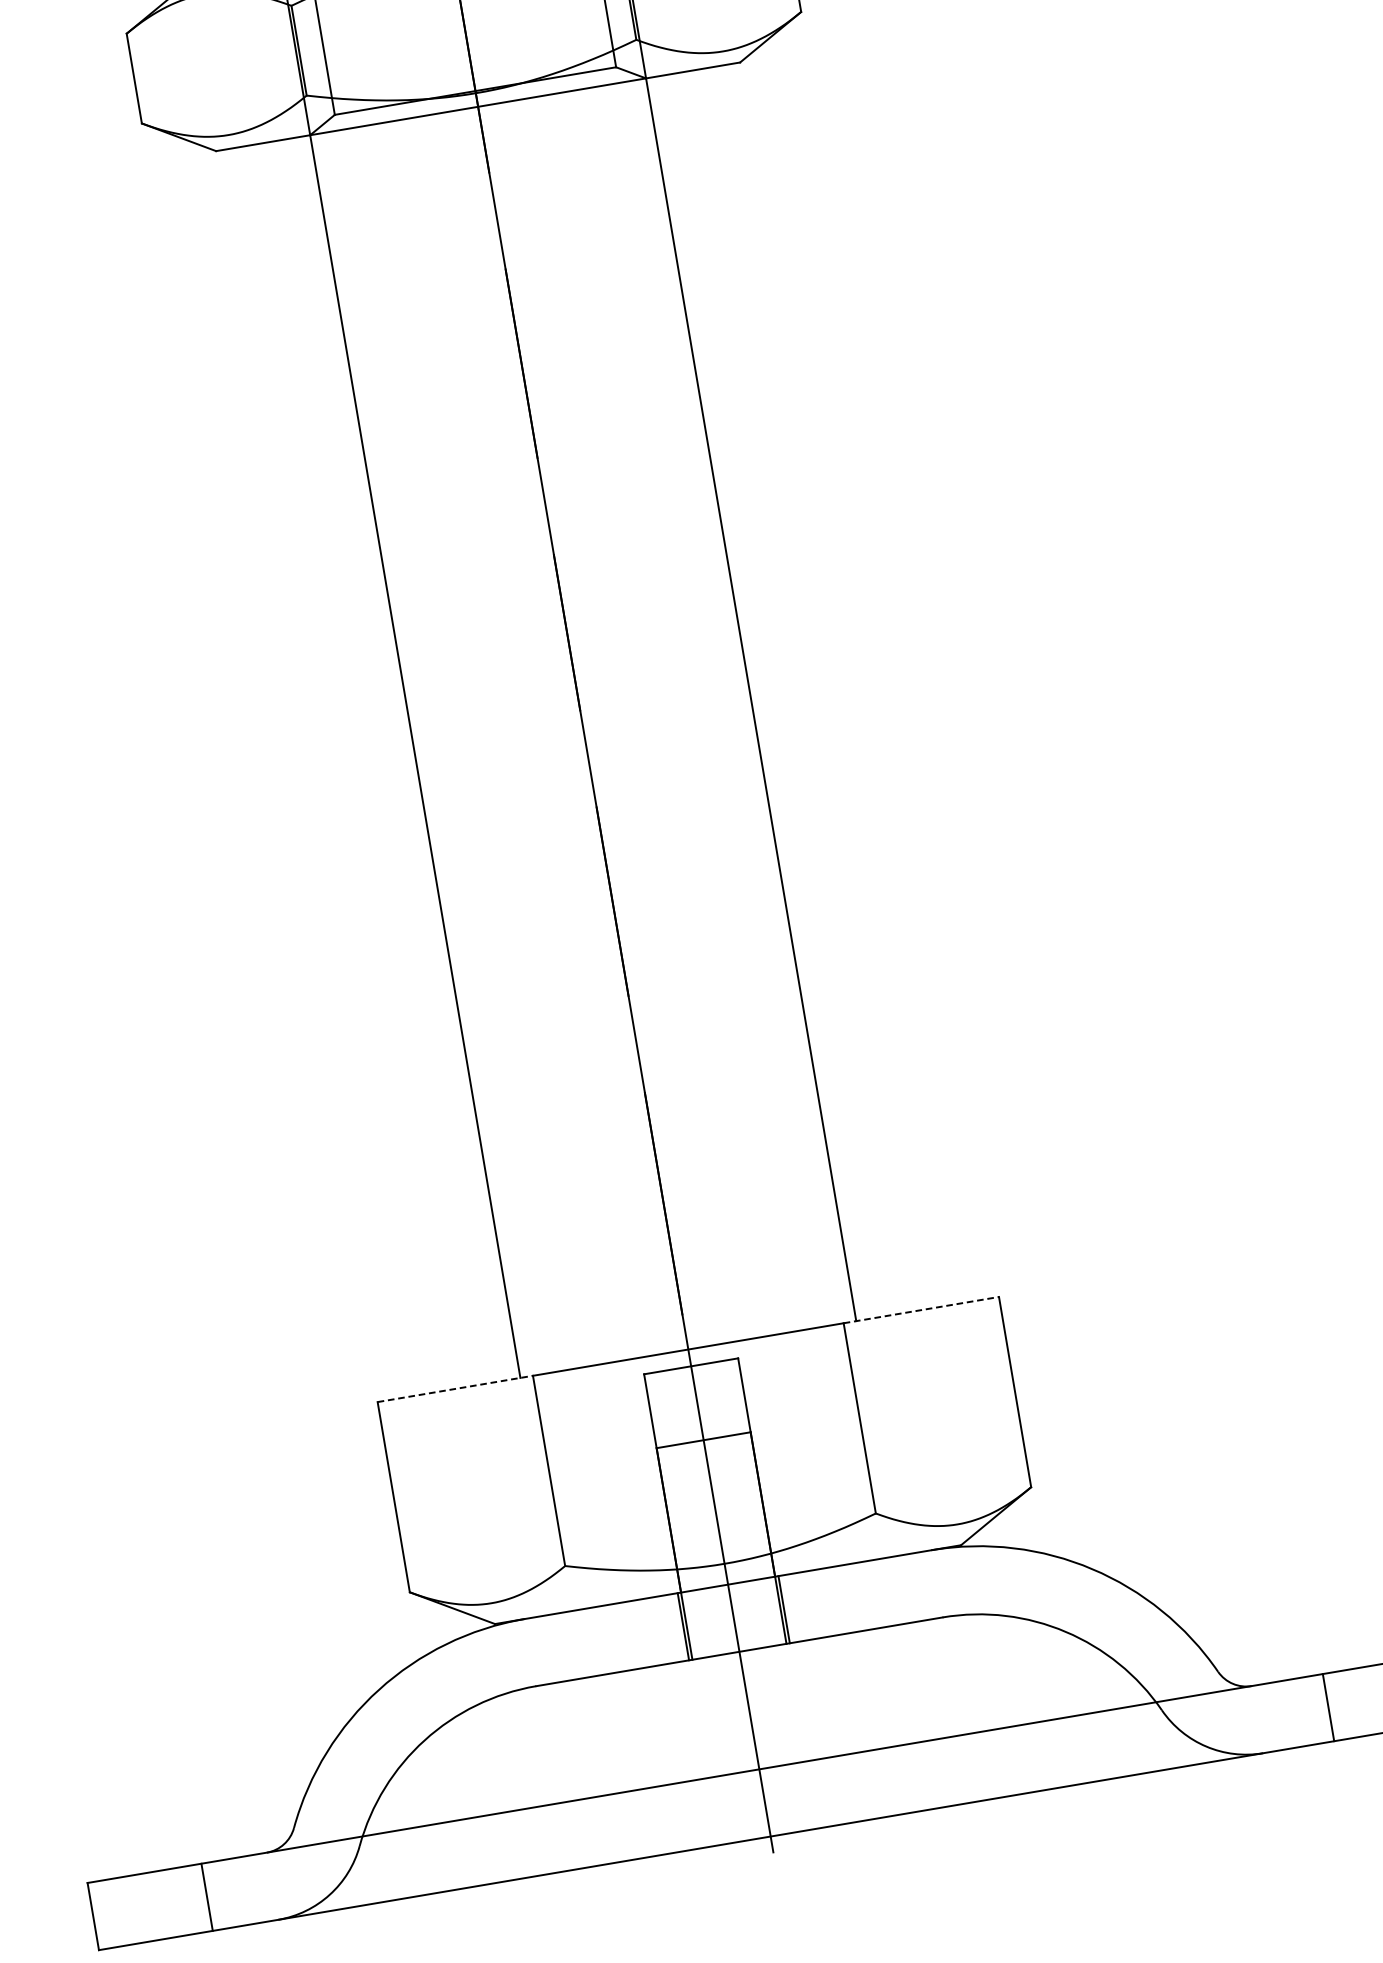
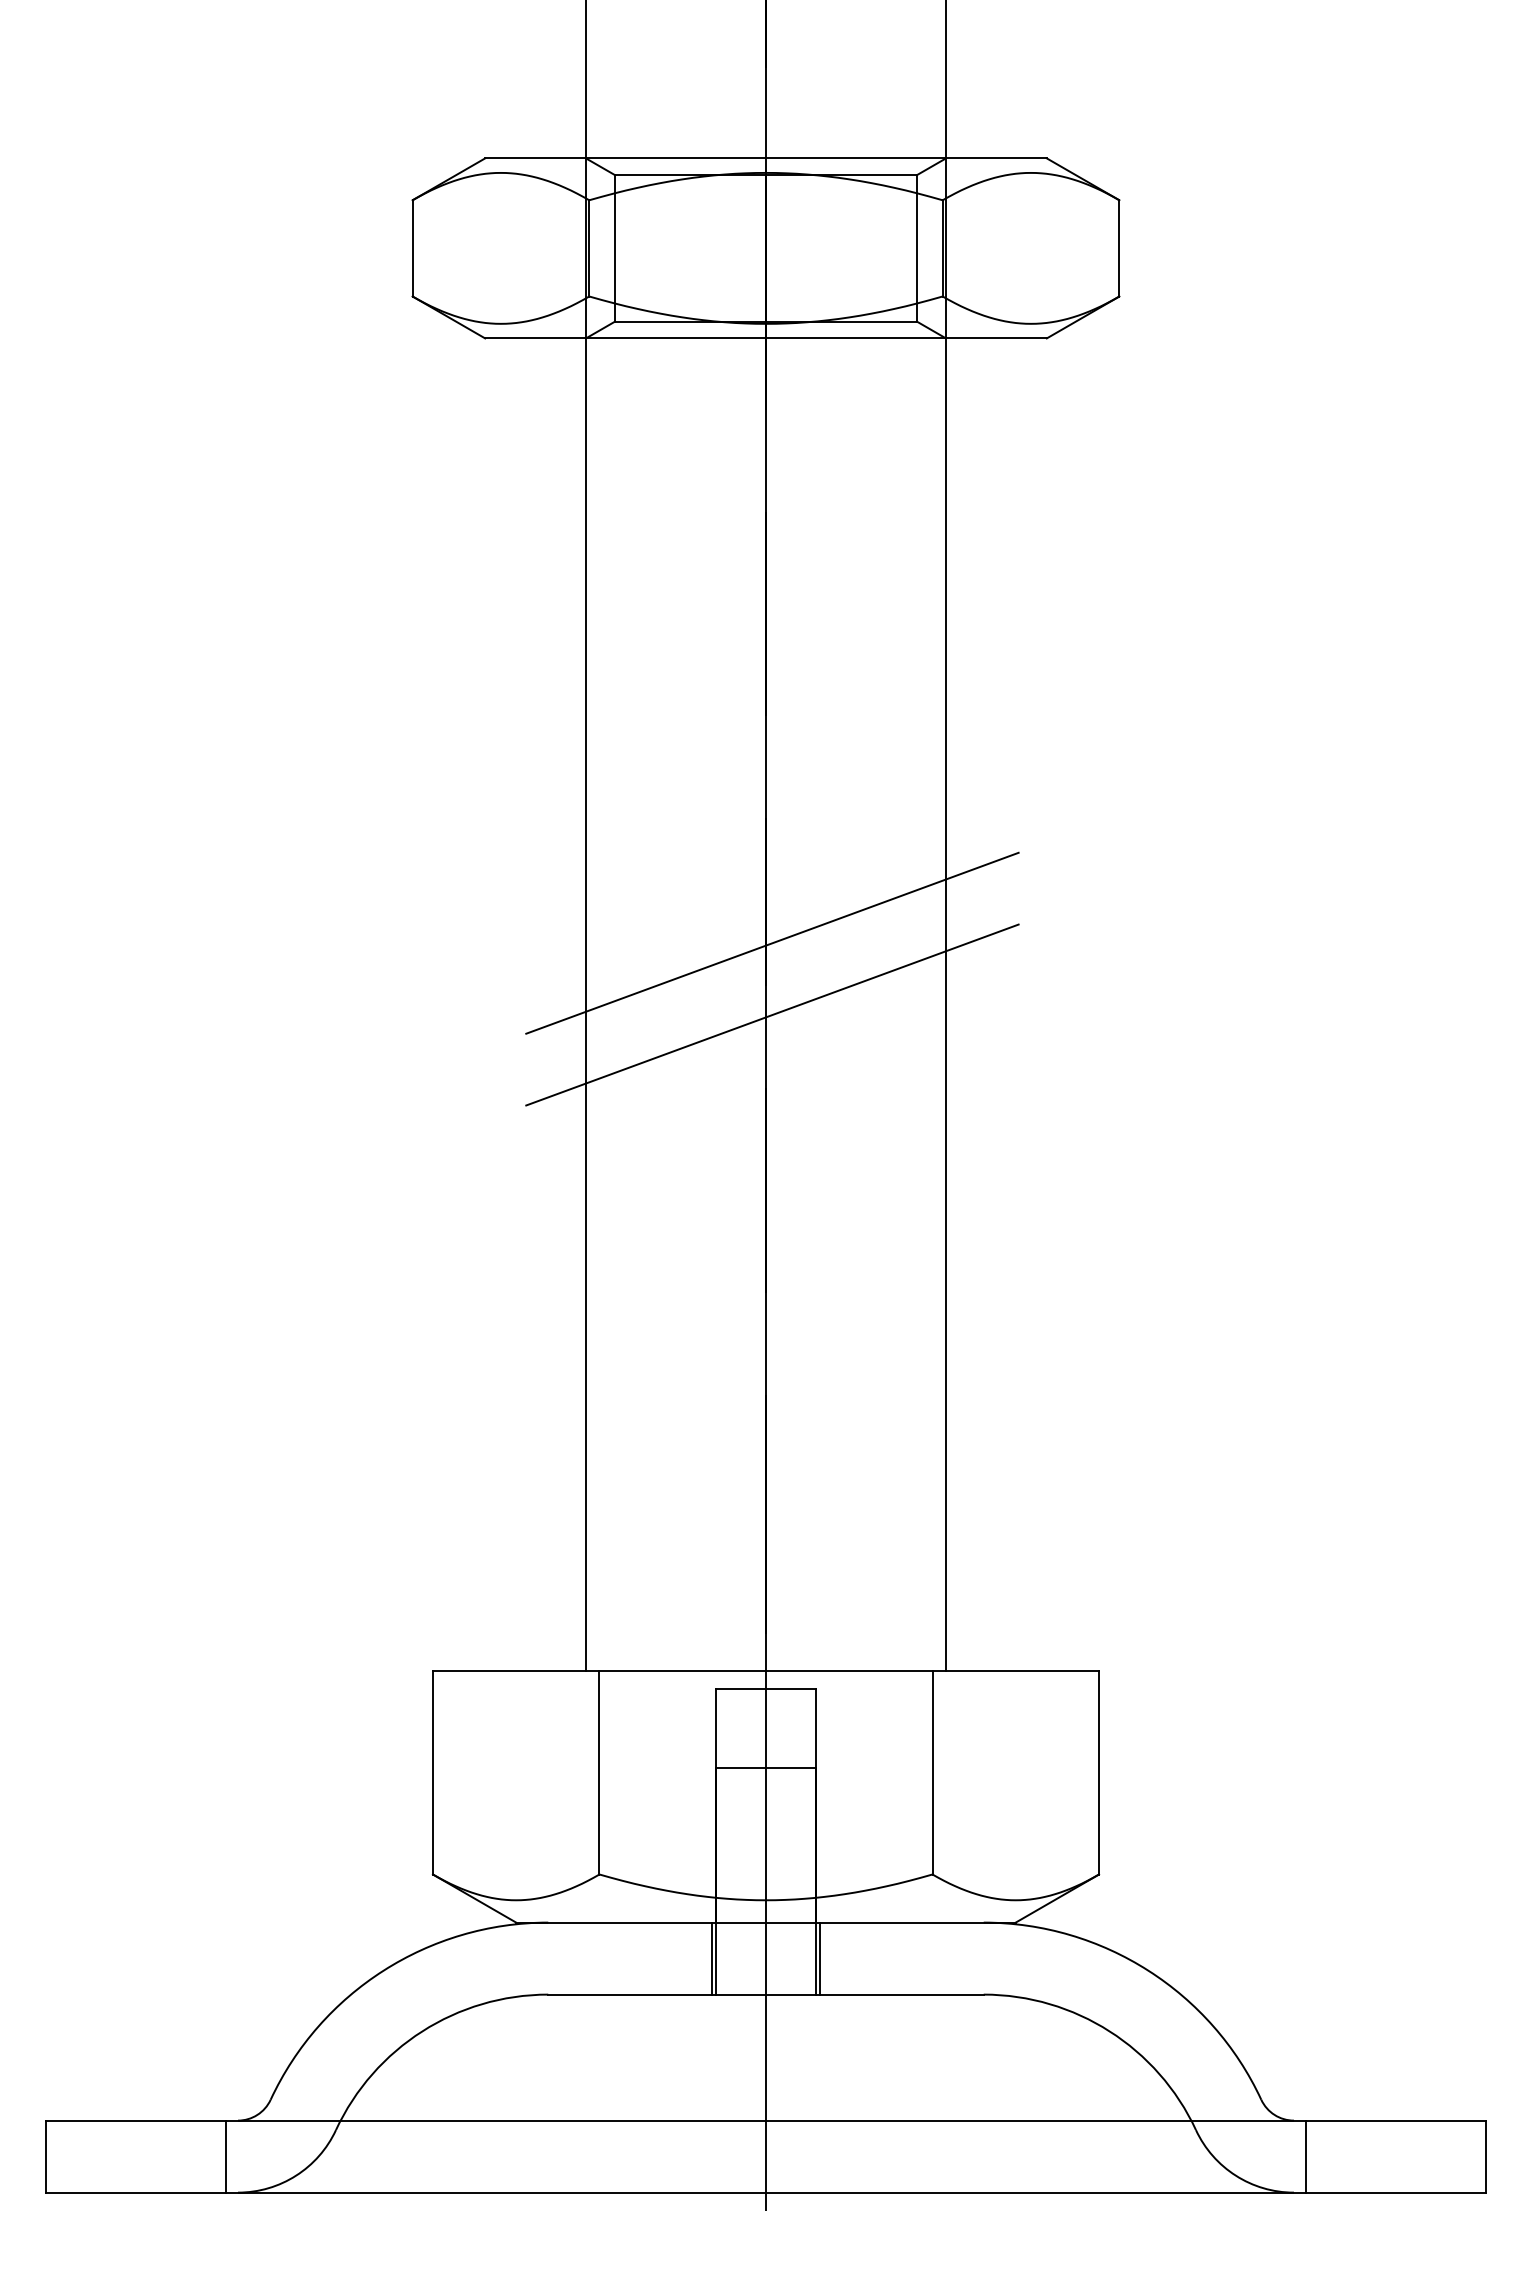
line: (579, 669) -> (772, 942), added
line: (590, 736) -> (772, 1014), added
line: (922, 1309) -> (1016, 1670), dashed -> solid
line: (455, 1388) -> (516, 1670), dashed -> solid
line: (1328, 1707) -> (1306, 2156), moved
line: (206, 1897) -> (225, 2156), moved

